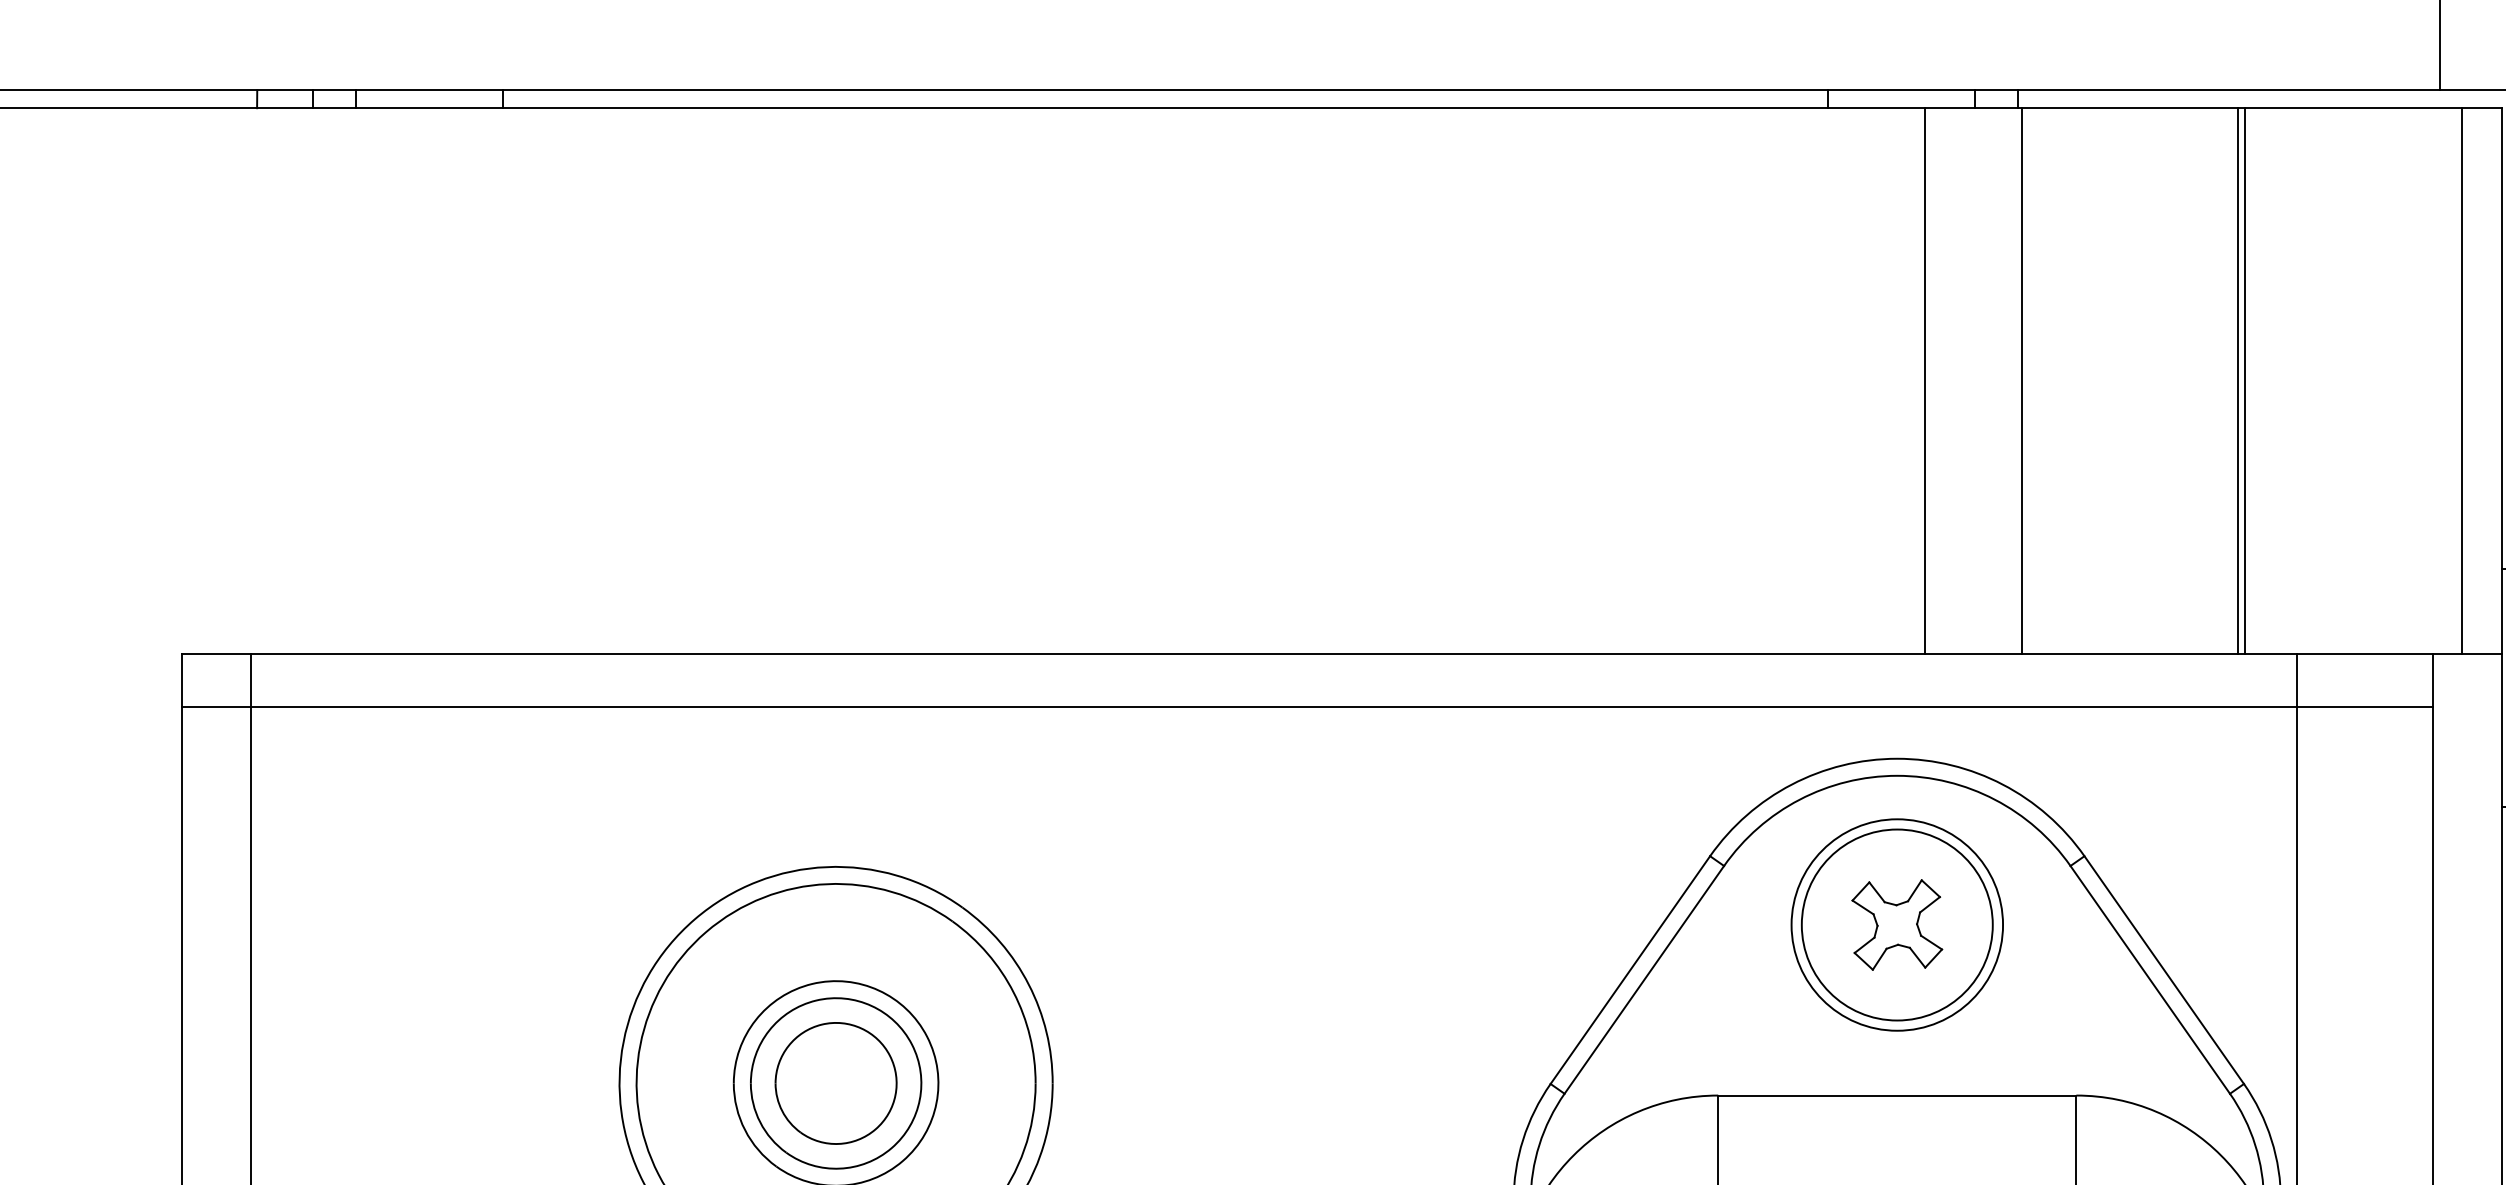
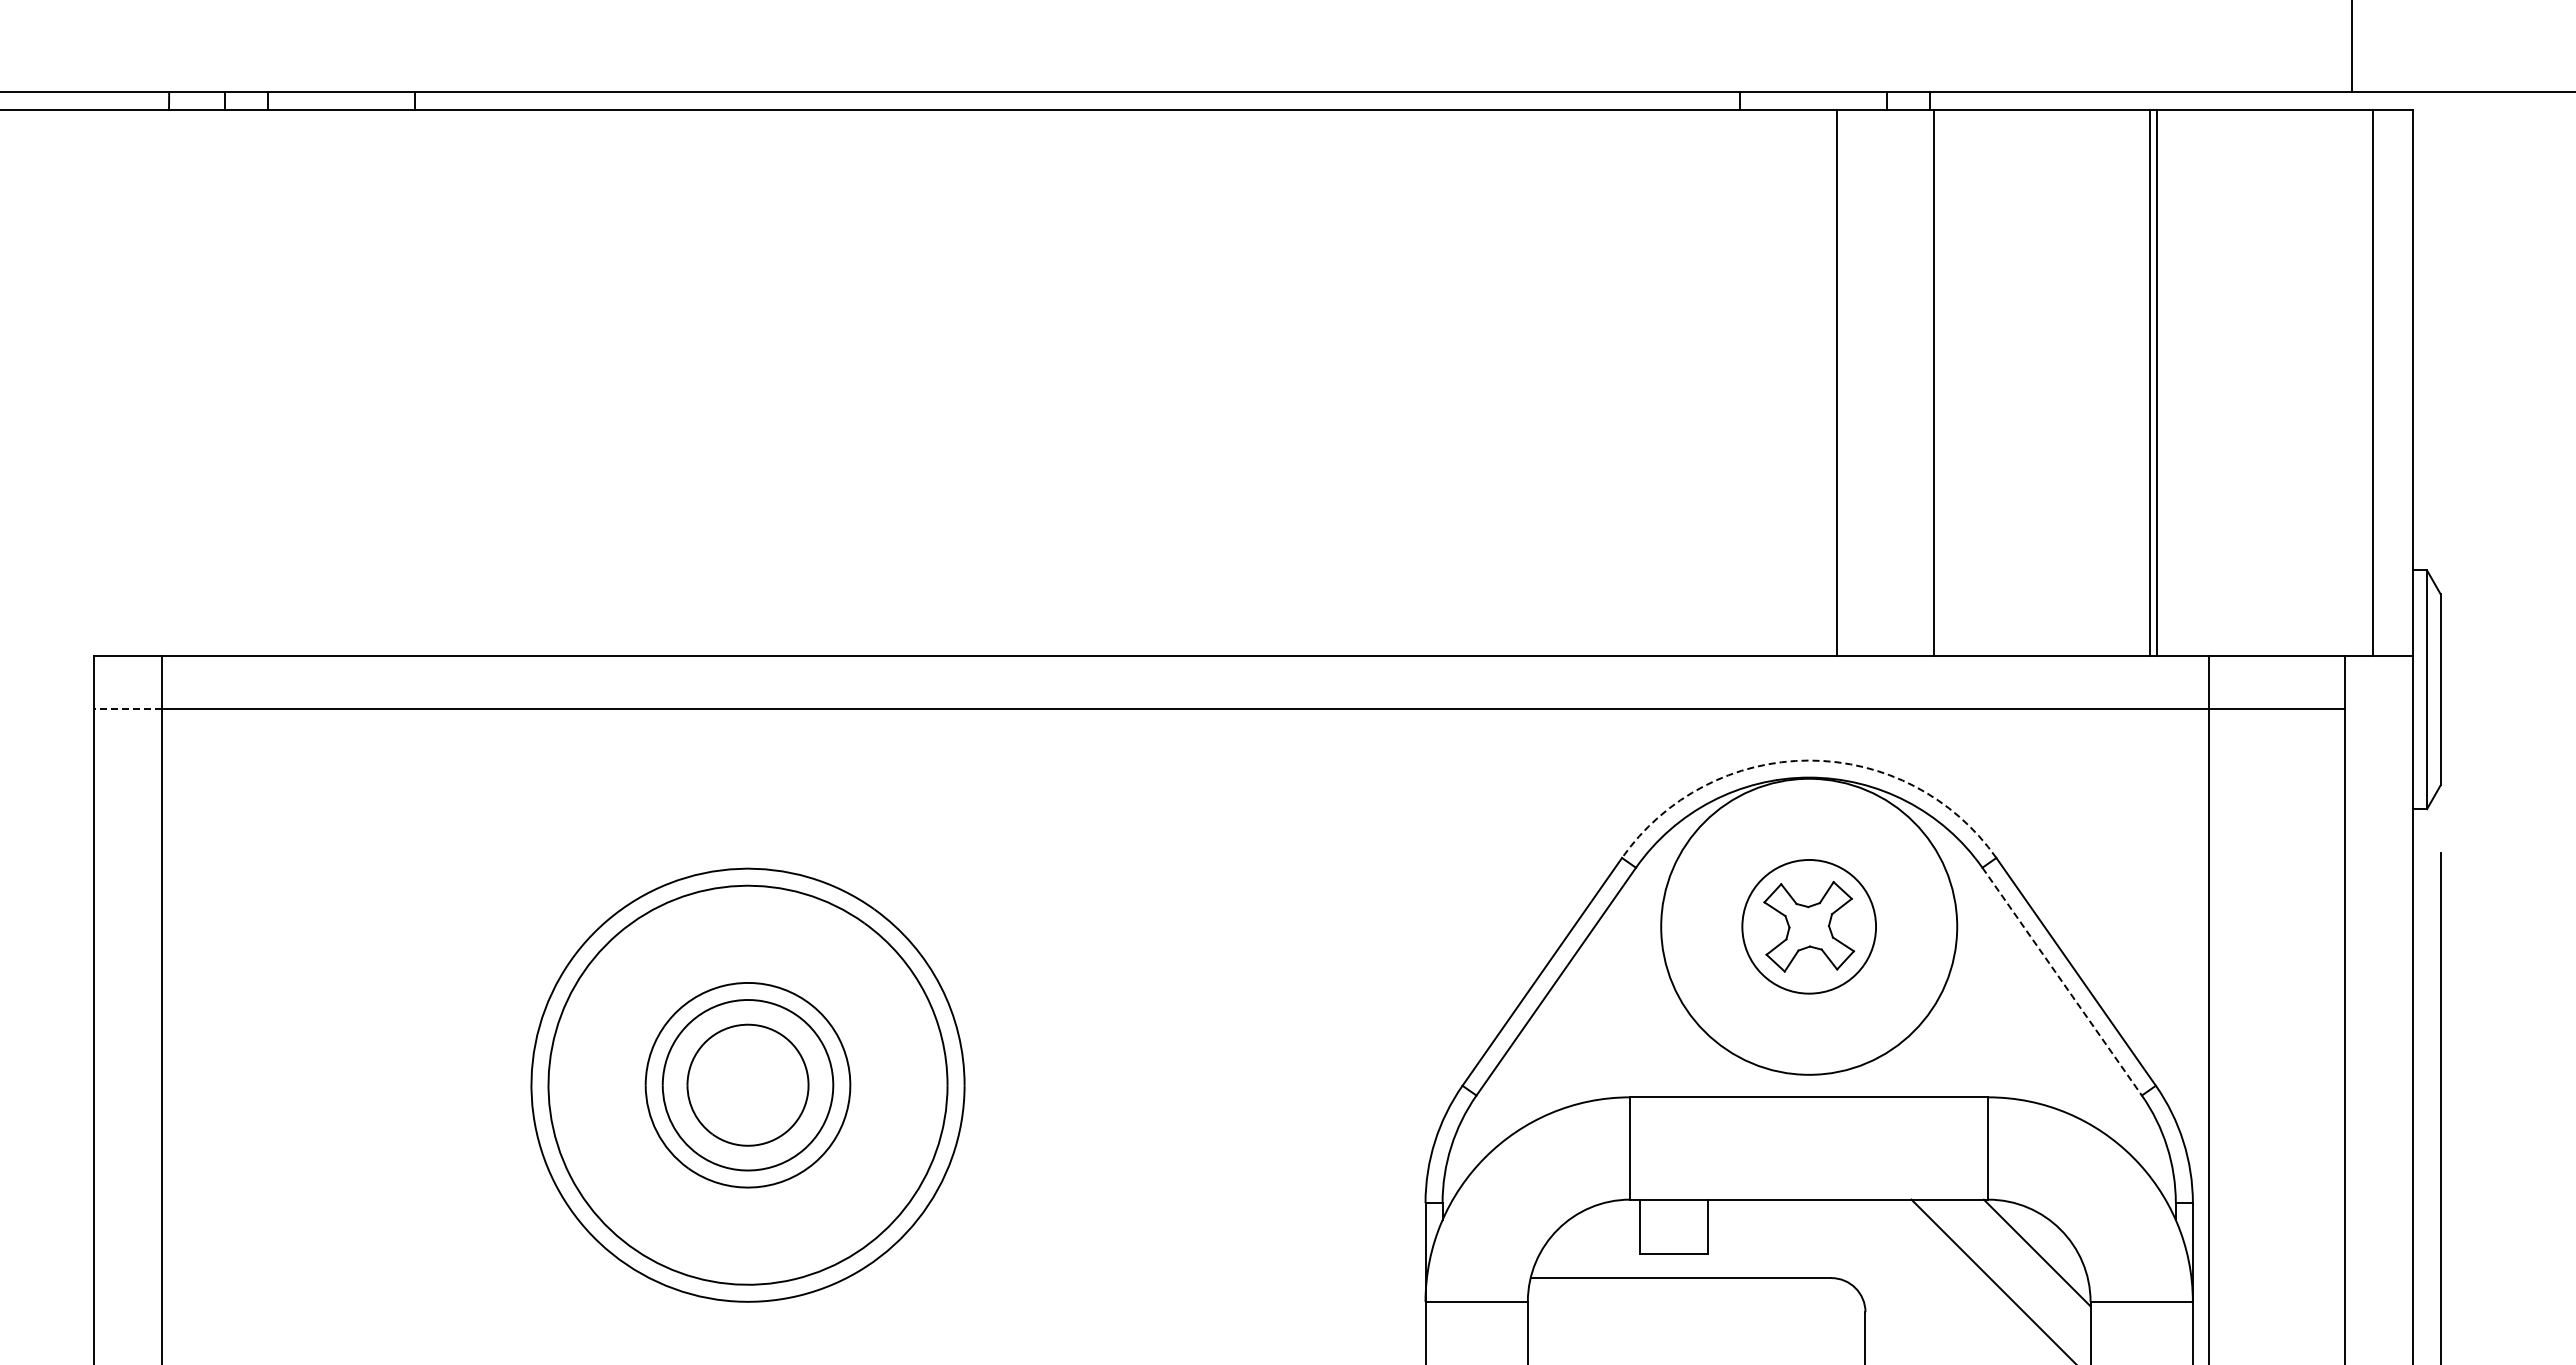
line: (215, 706) -> (127, 708), solid -> dashed
arc: (1897, 758) -> (1809, 760), solid -> dashed
circle: (1896, 924) -> (1808, 926), size x0.7
circle: (1896, 924) -> (1808, 926), size x1.4
line: (2150, 980) -> (2062, 982), solid -> dashed

